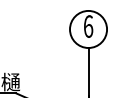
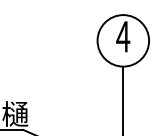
text: (88, 26) -> (123, 36), 6 -> 4

